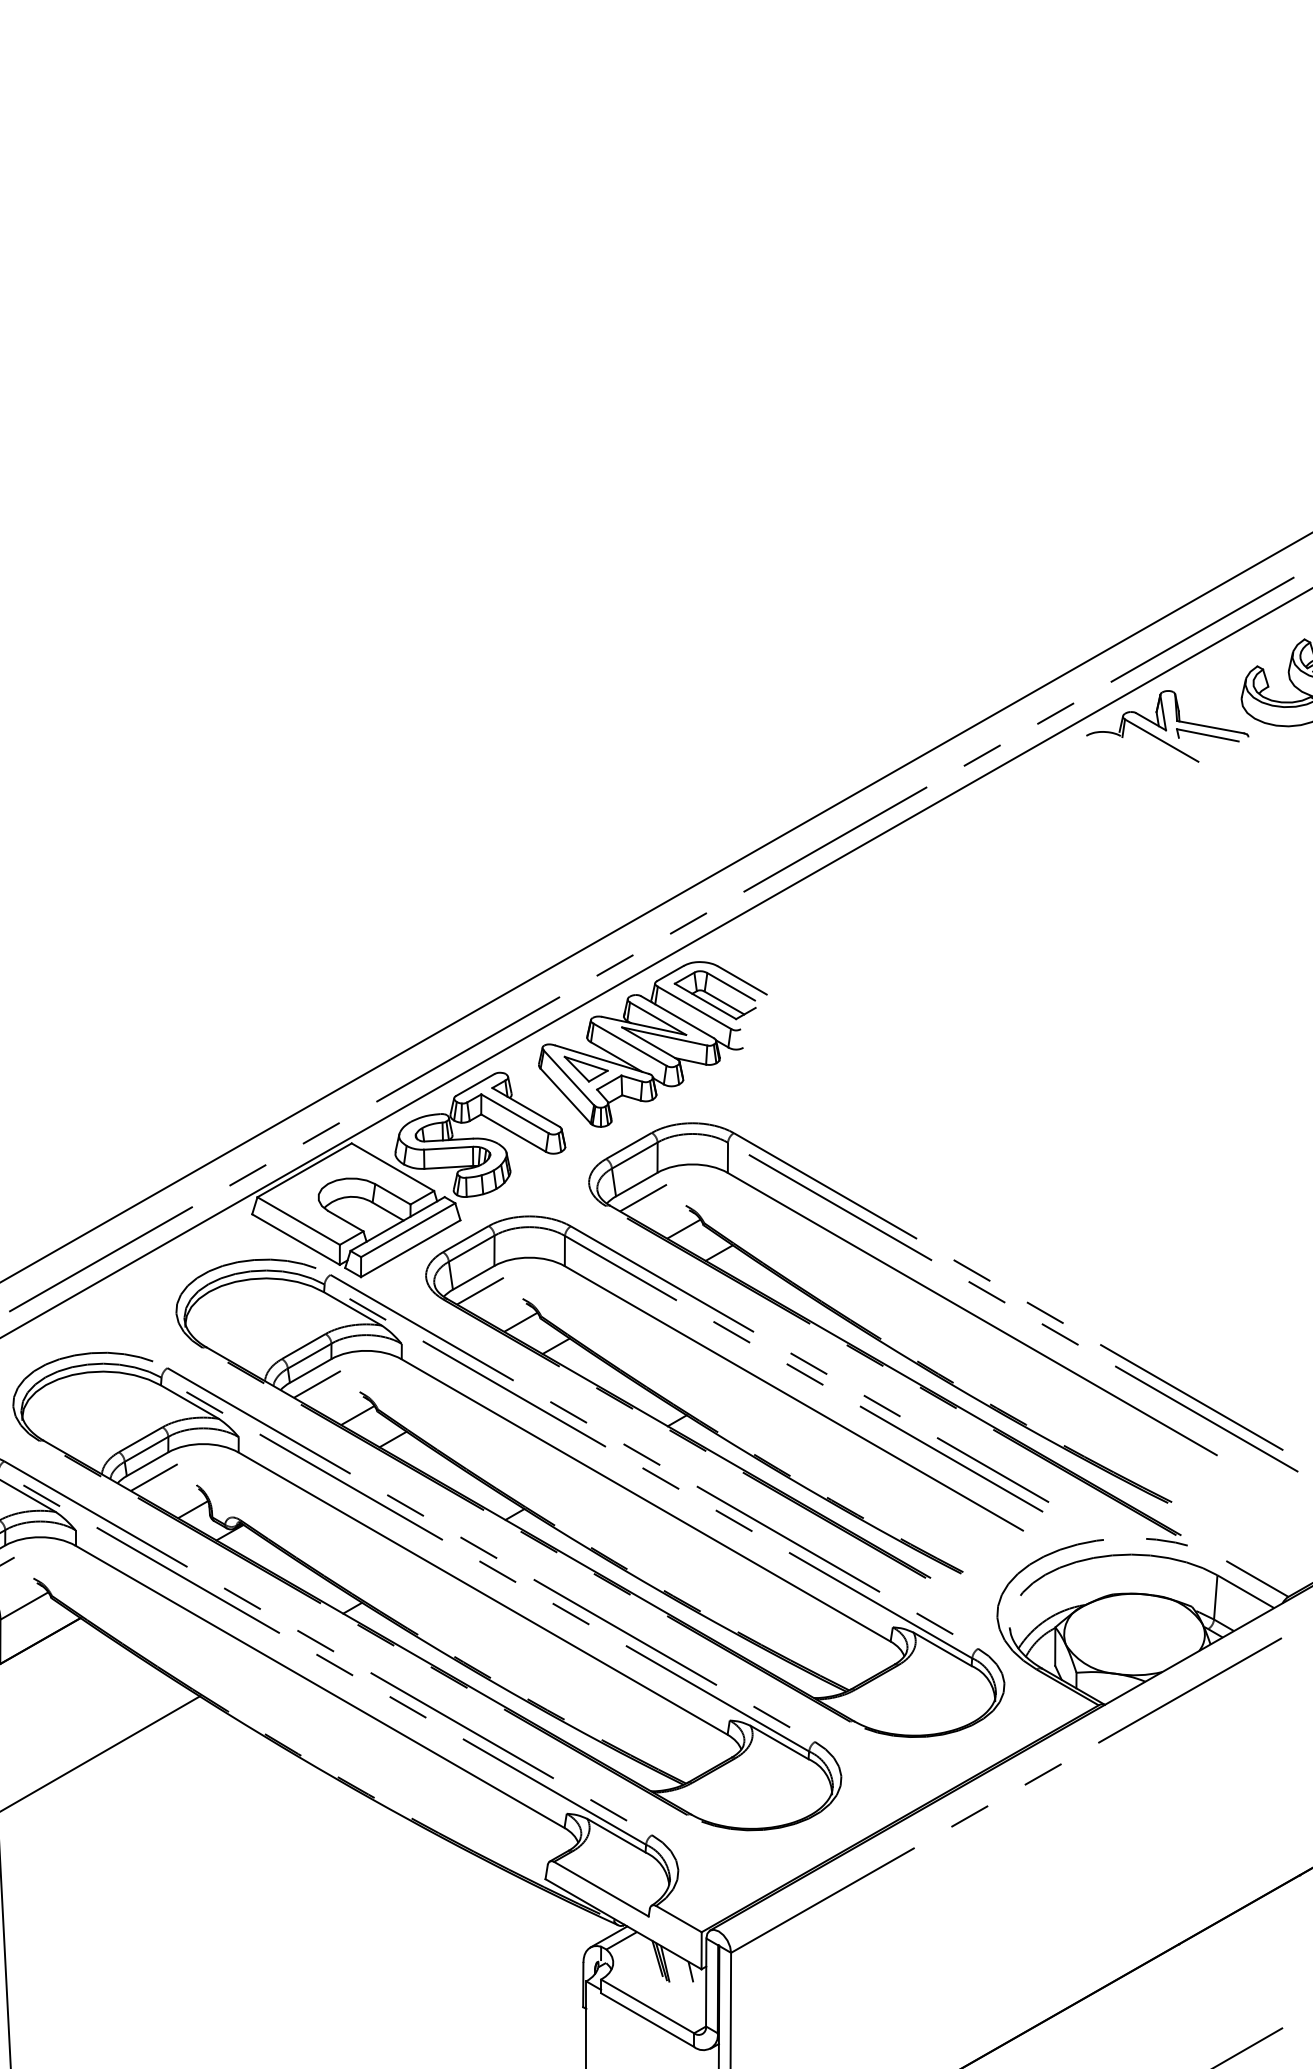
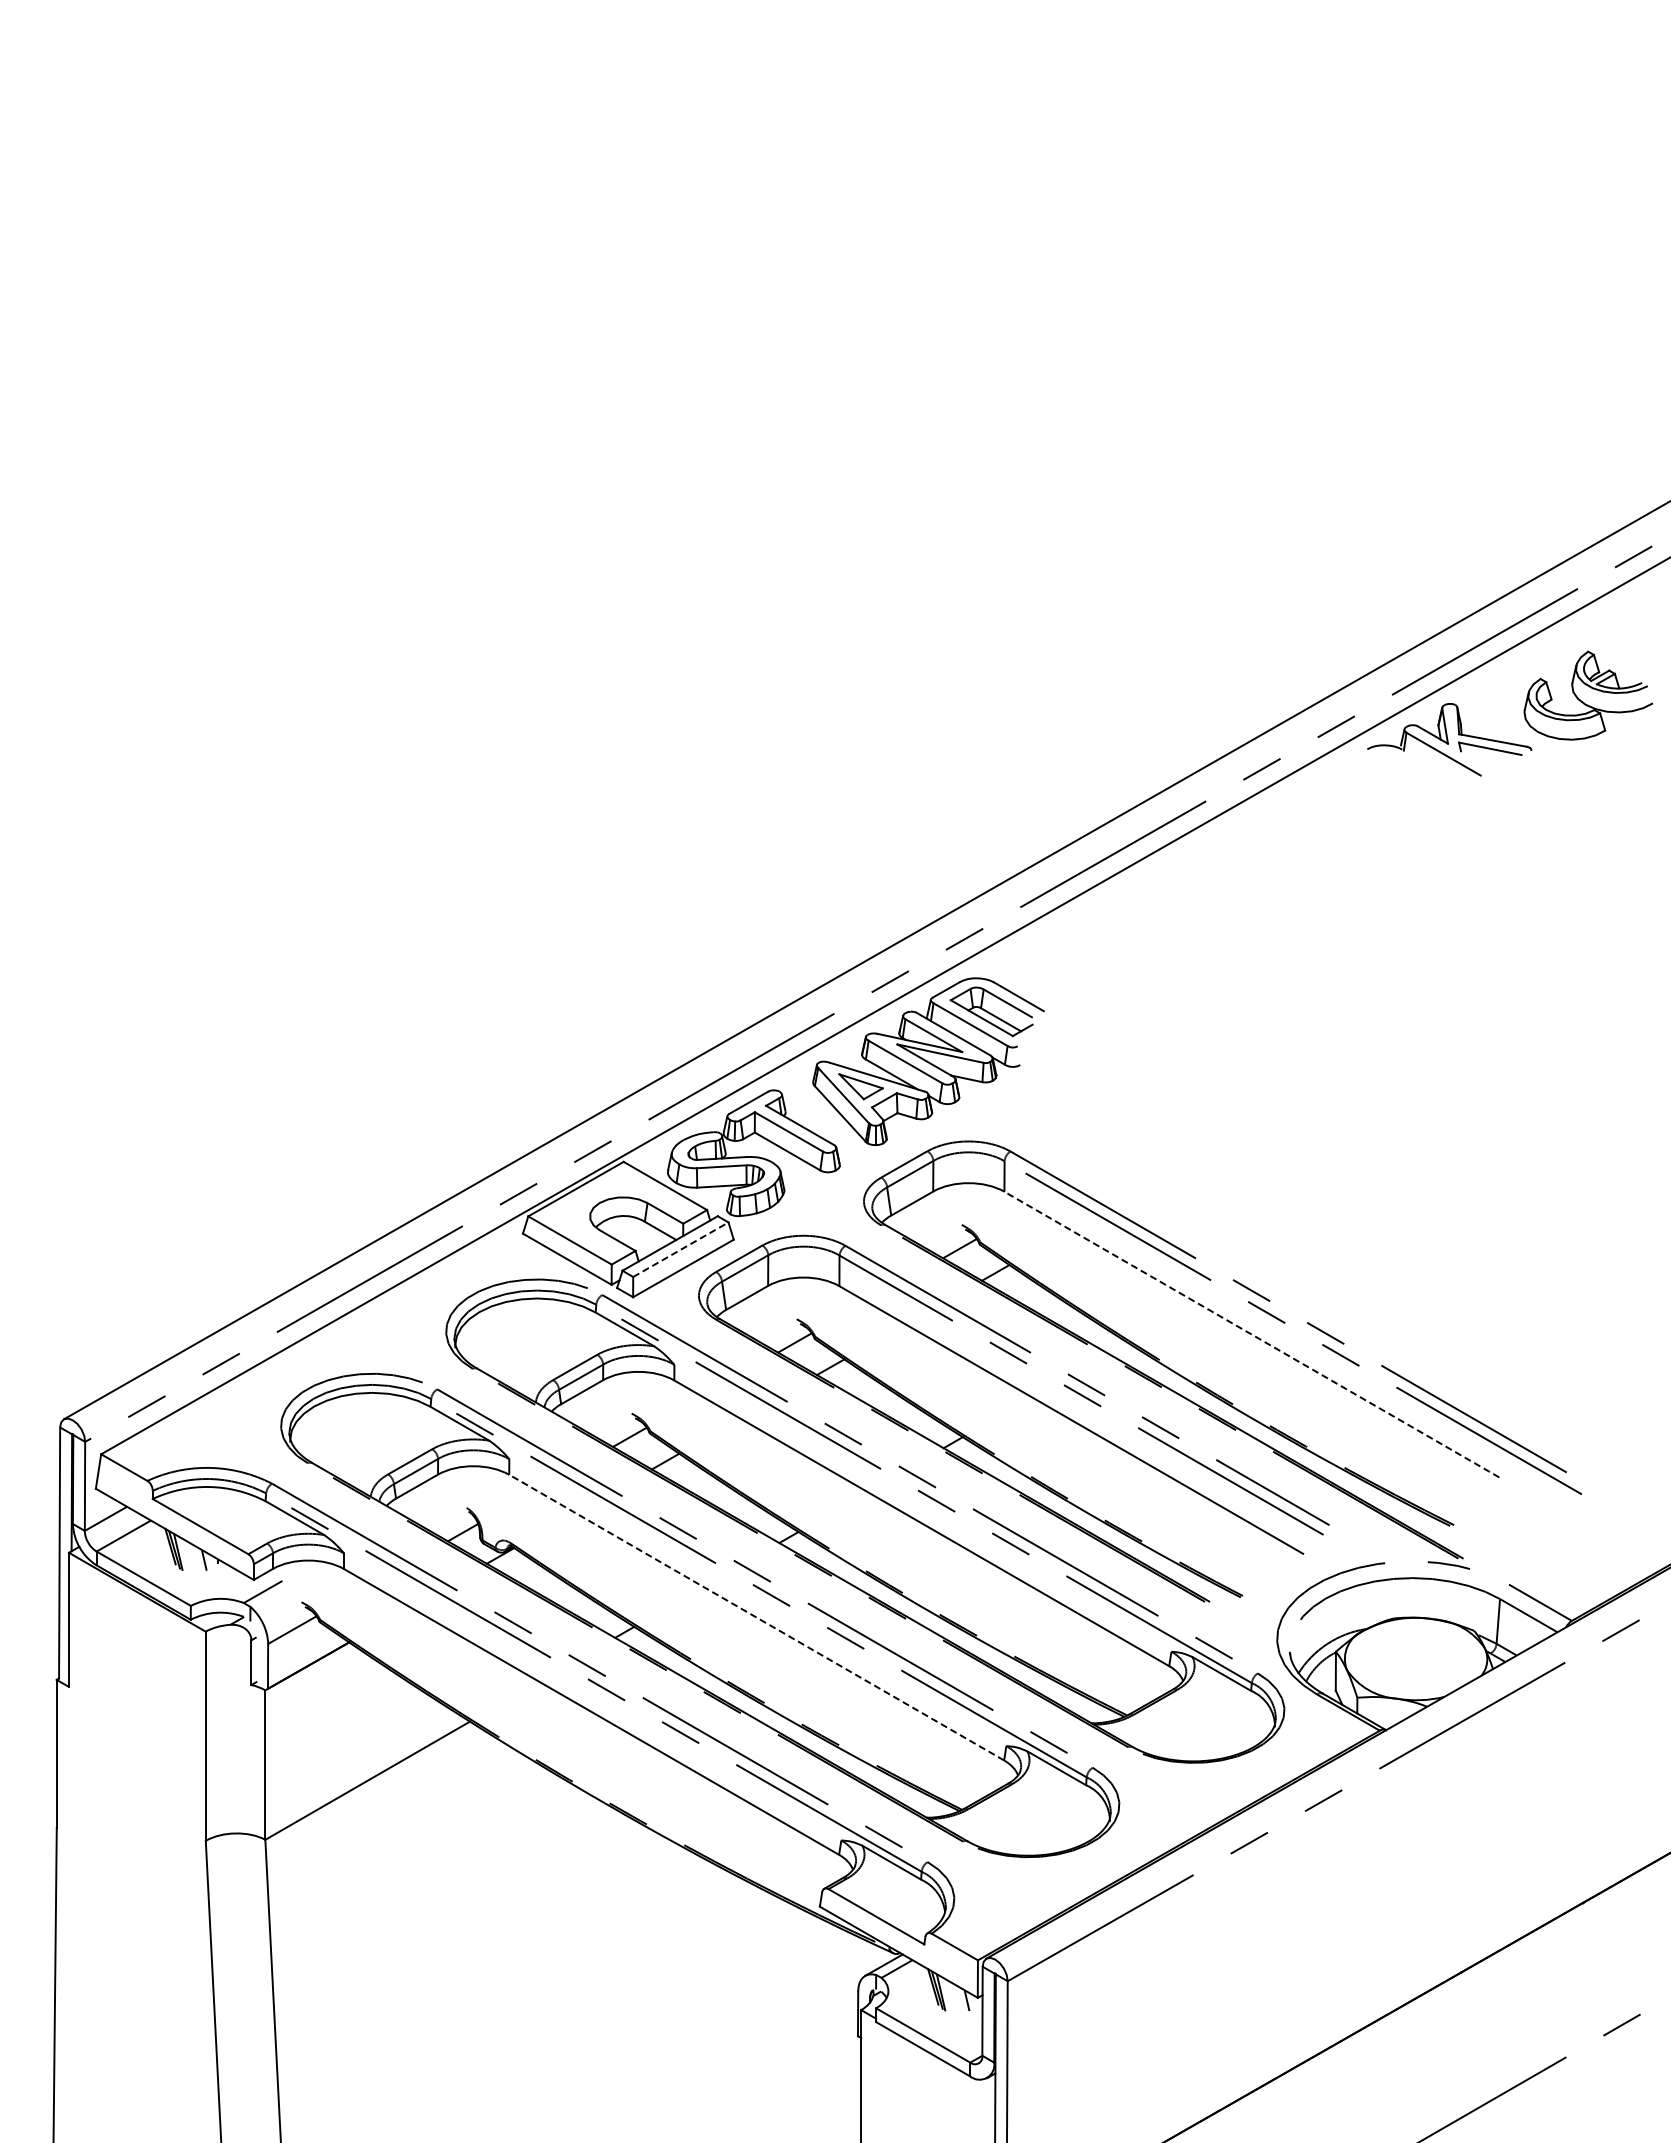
line: (642, 1197) -> (918, 1216), removed
line: (407, 1229) -> (680, 1249), solid -> dashed
line: (479, 1291) -> (753, 1311), removed
line: (971, 1313) -> (1251, 1334), solid -> dashed
line: (316, 1384) -> (588, 1405), removed
line: (153, 1476) -> (423, 1499), removed
line: (482, 1593) -> (756, 1617), solid -> dashed

